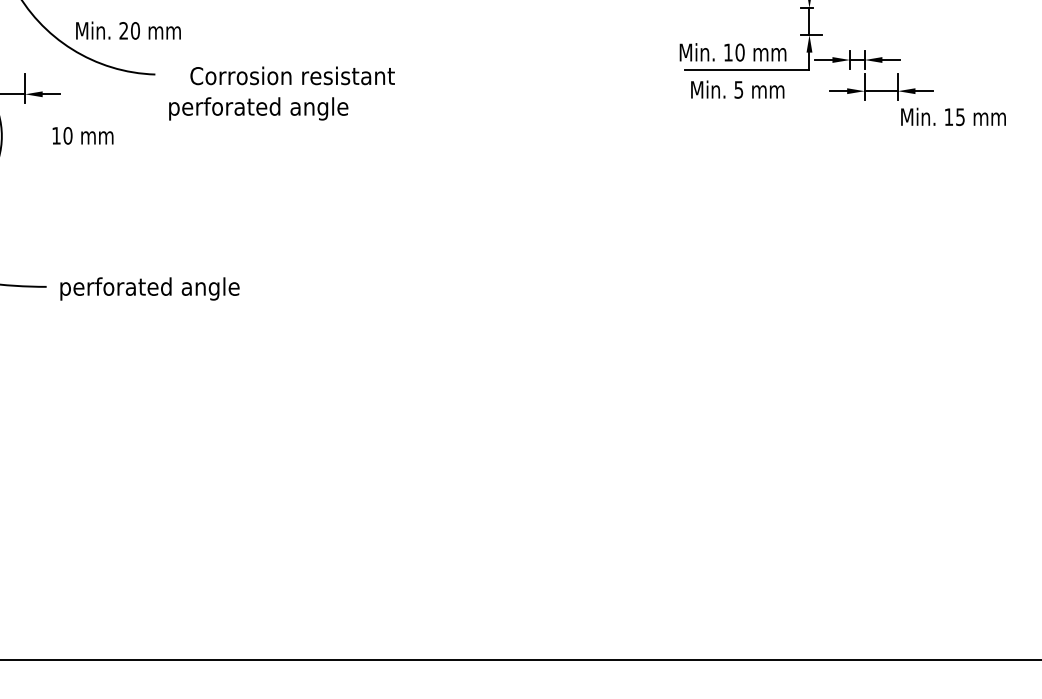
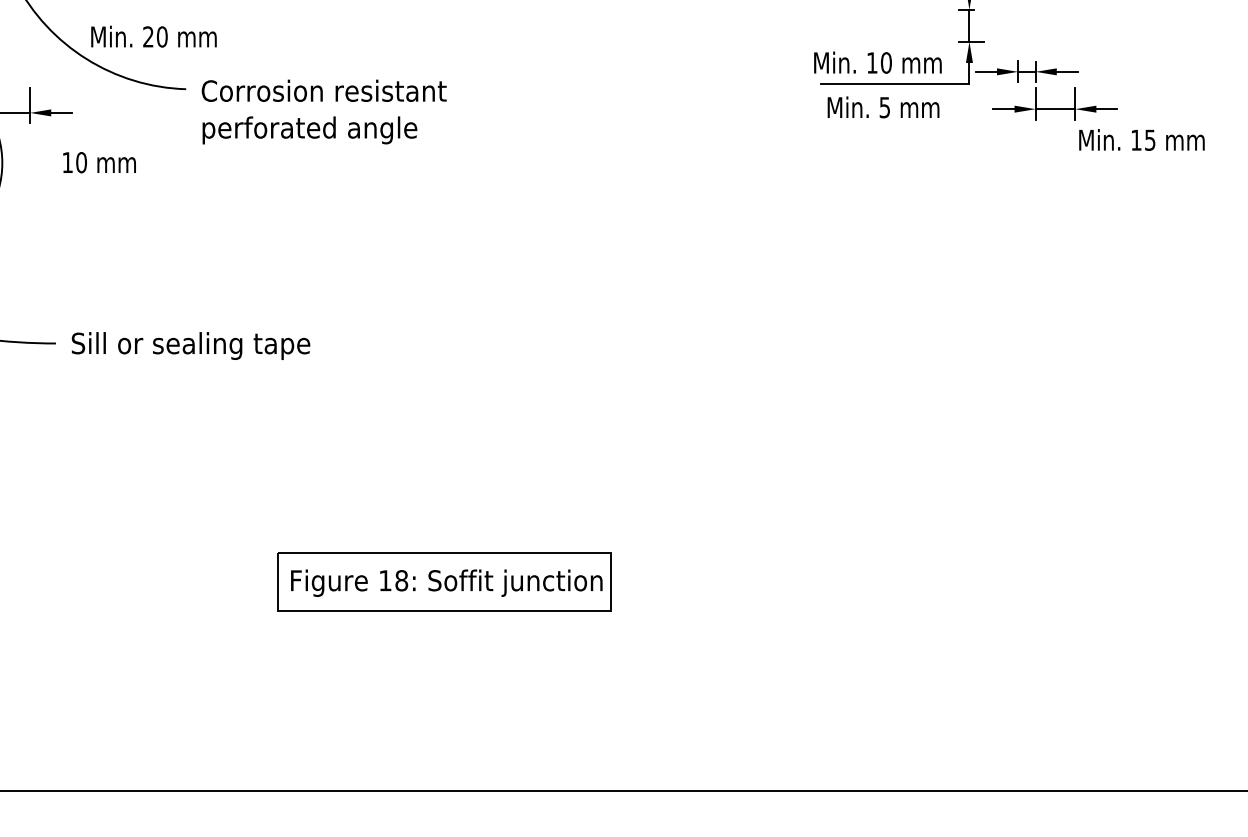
text: (292, 75) -> (324, 90), moved
text: (159, 288) -> (191, 345), perforated angle -> Sill or sealing tape
part: (370, 485) -> (443, 581), added

